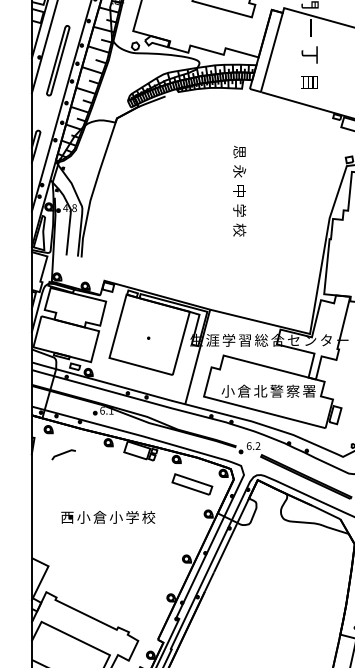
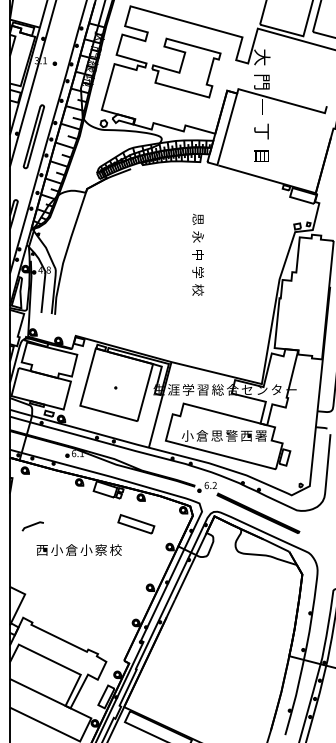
text: (261, 390) -> (217, 435), 北 -> 思
text: (293, 390) -> (246, 435), 察 -> 西
line: (63, 454) -> (32, 526), moved
part: (192, 484) -> (136, 524), moved
text: (131, 516) -> (100, 549), 学 -> 察

